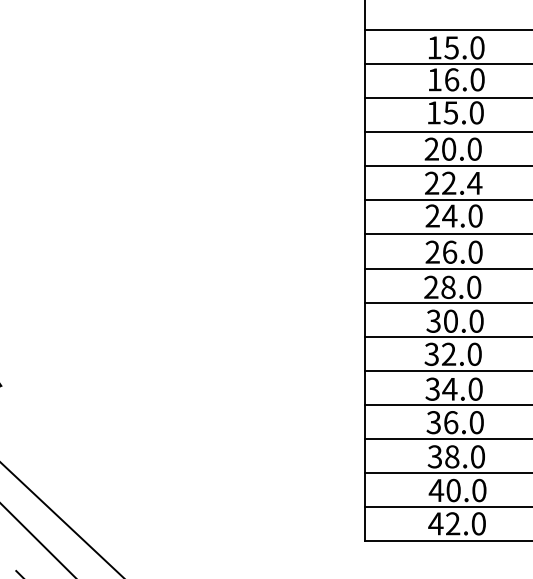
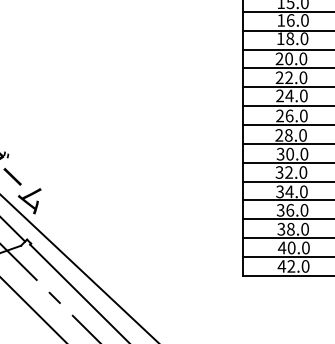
text: (451, 112) -> (290, 38), 15.0 -> 18.0
text: (475, 182) -> (303, 77), 22.4 -> 22.0

